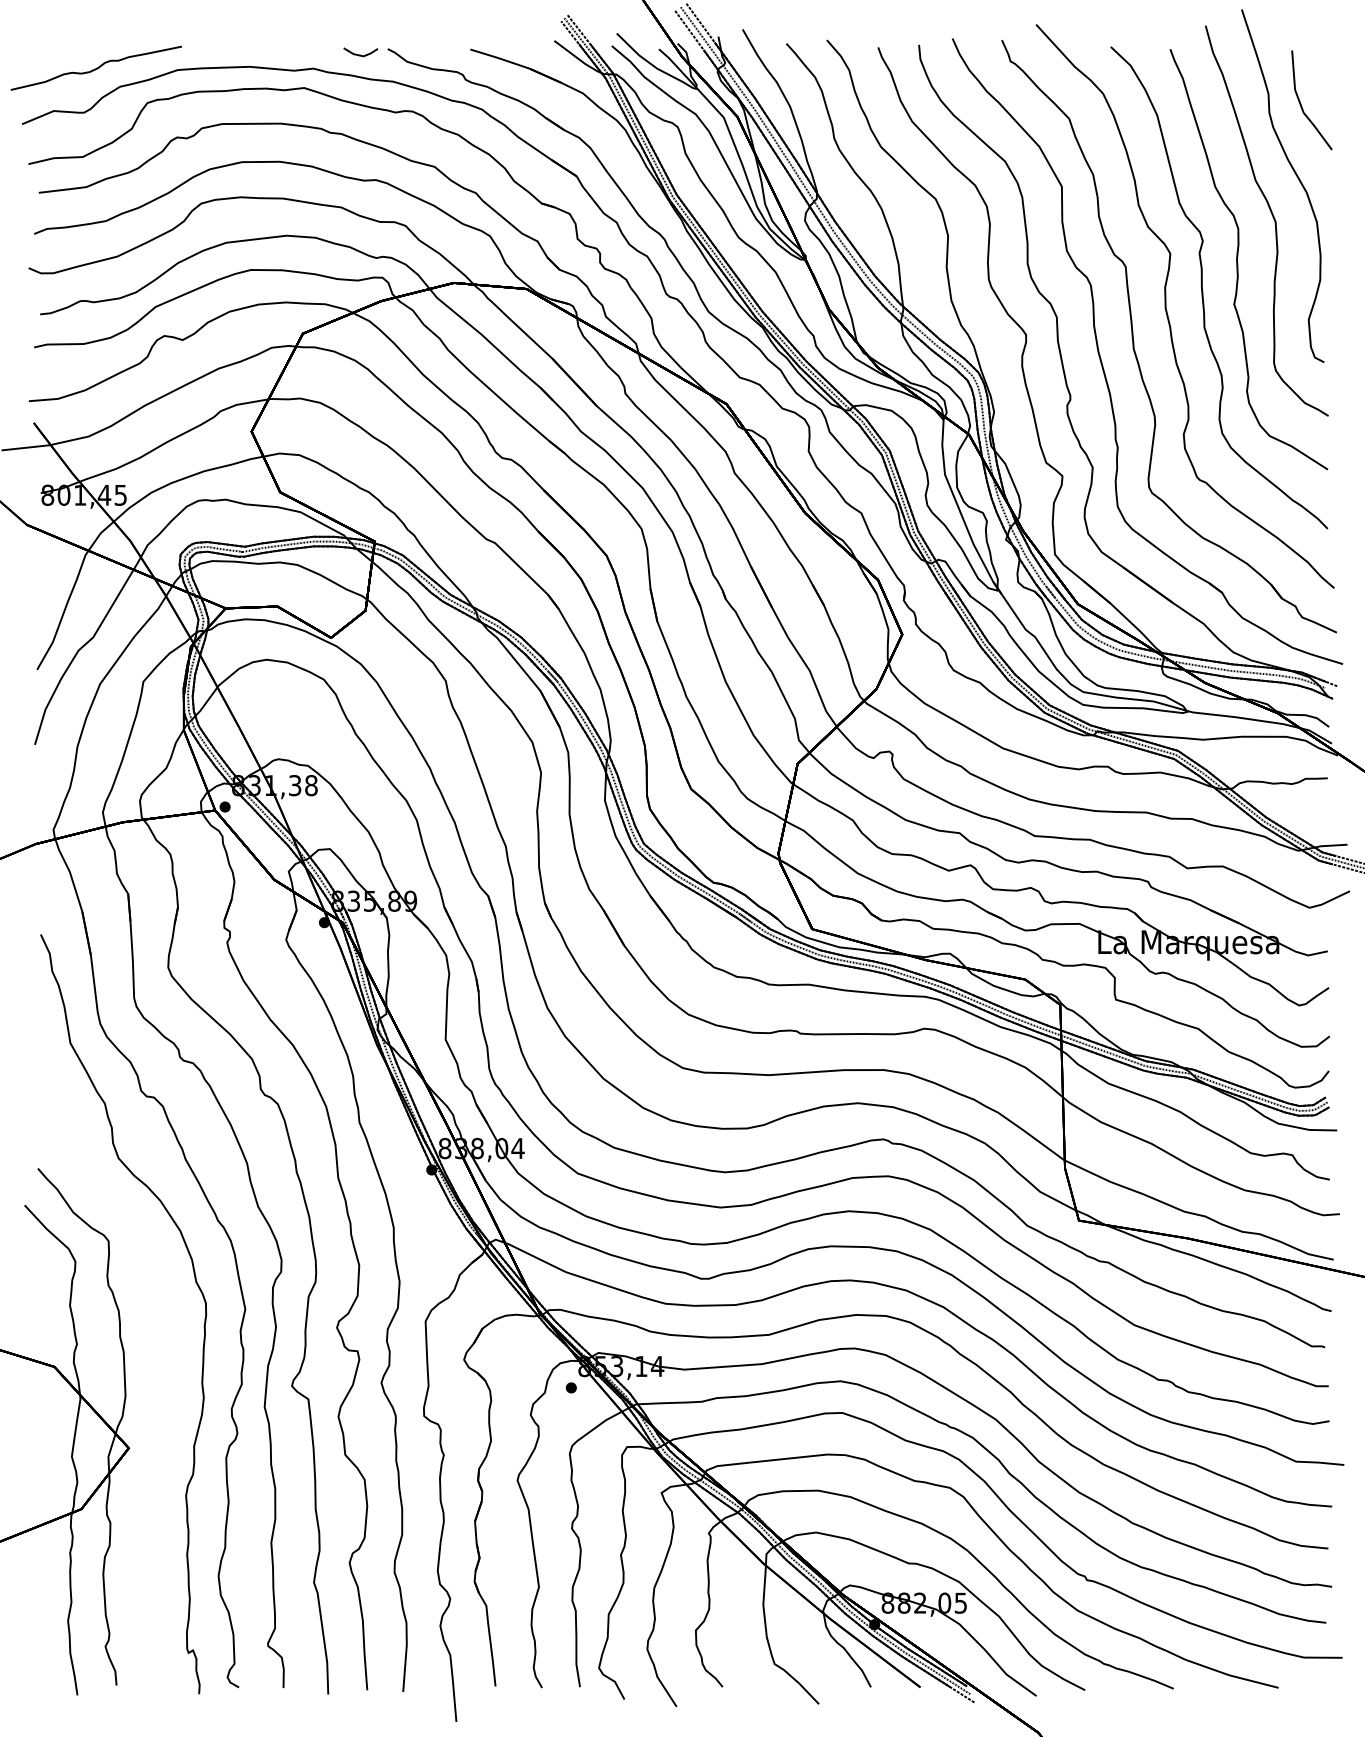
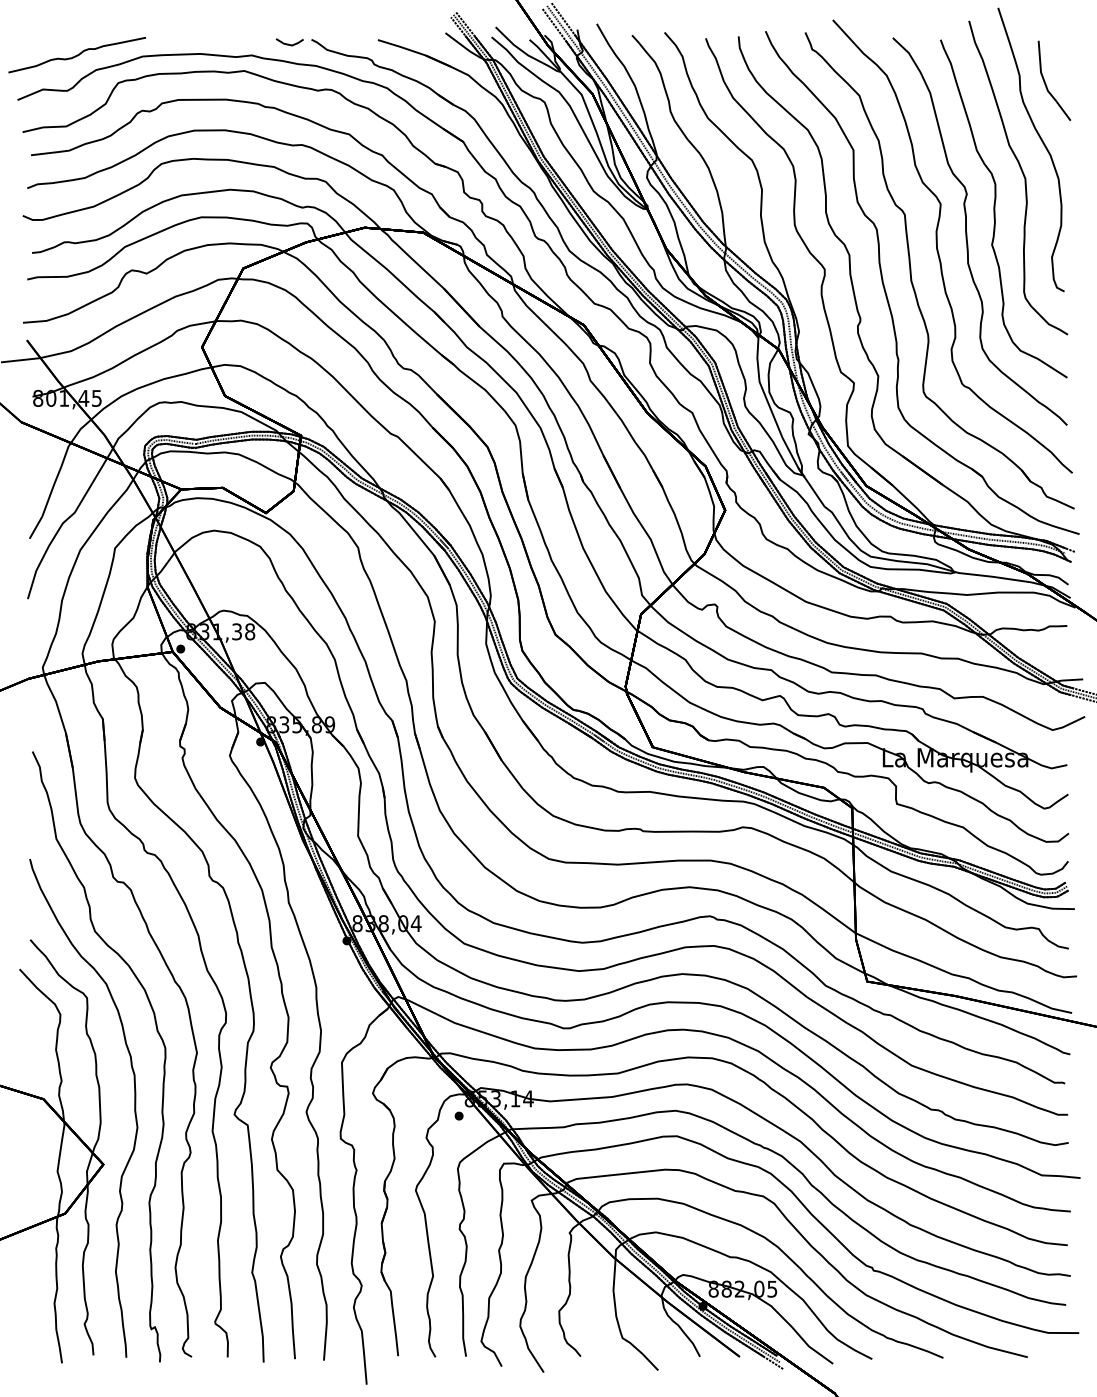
part: (167, 1378) -> (134, 1108), added

